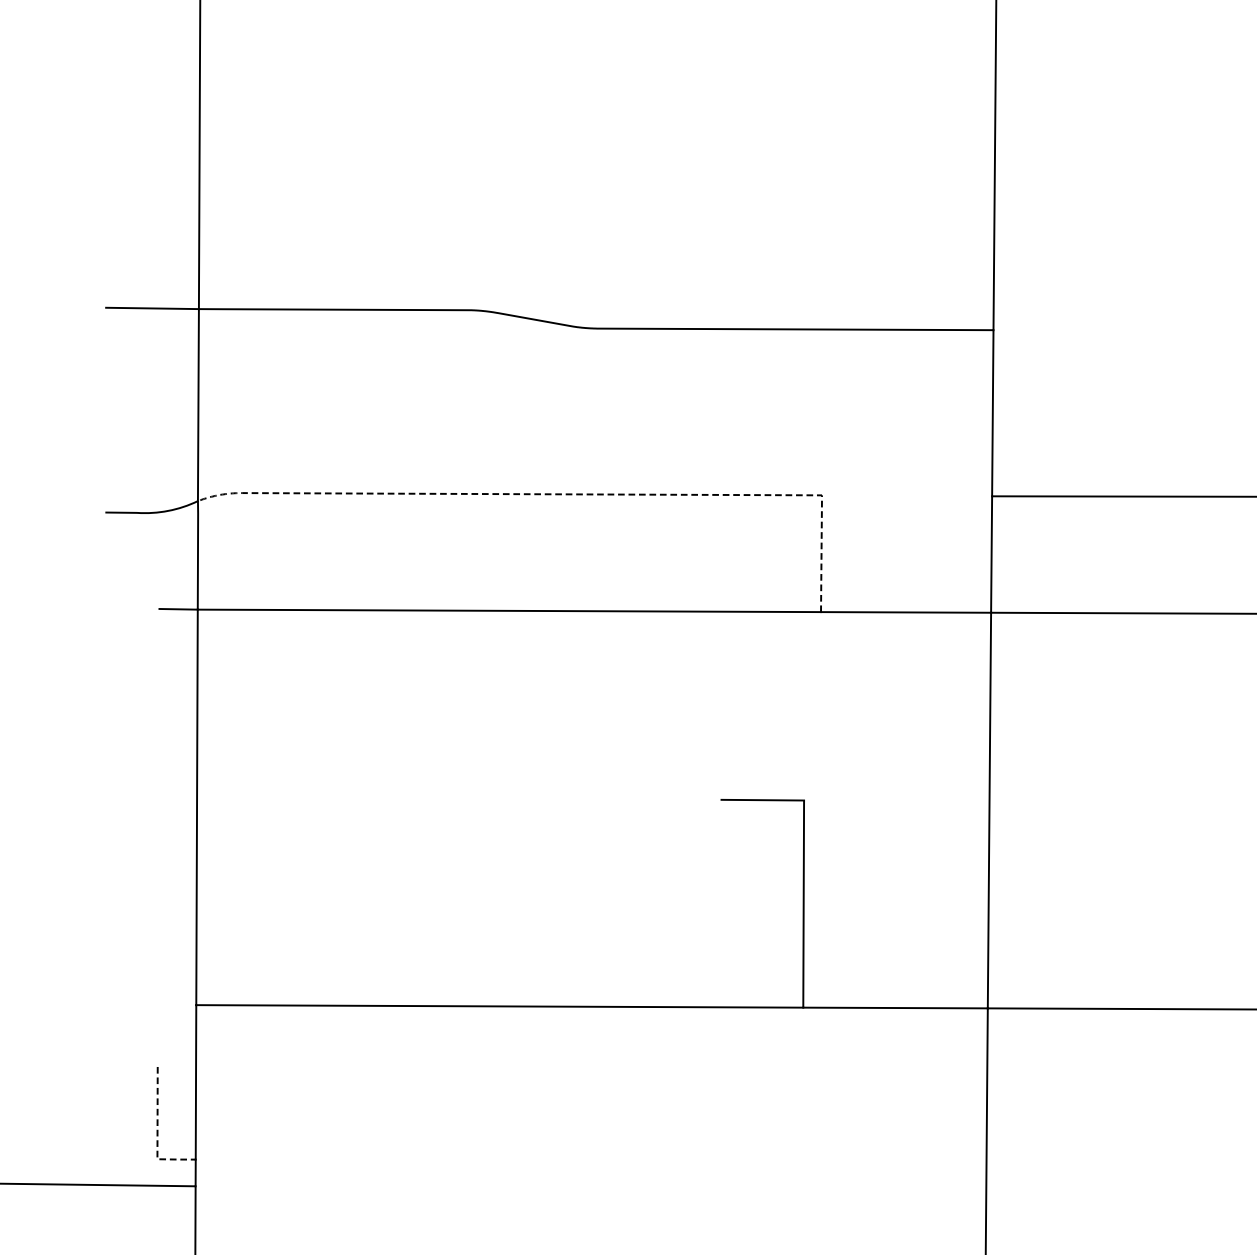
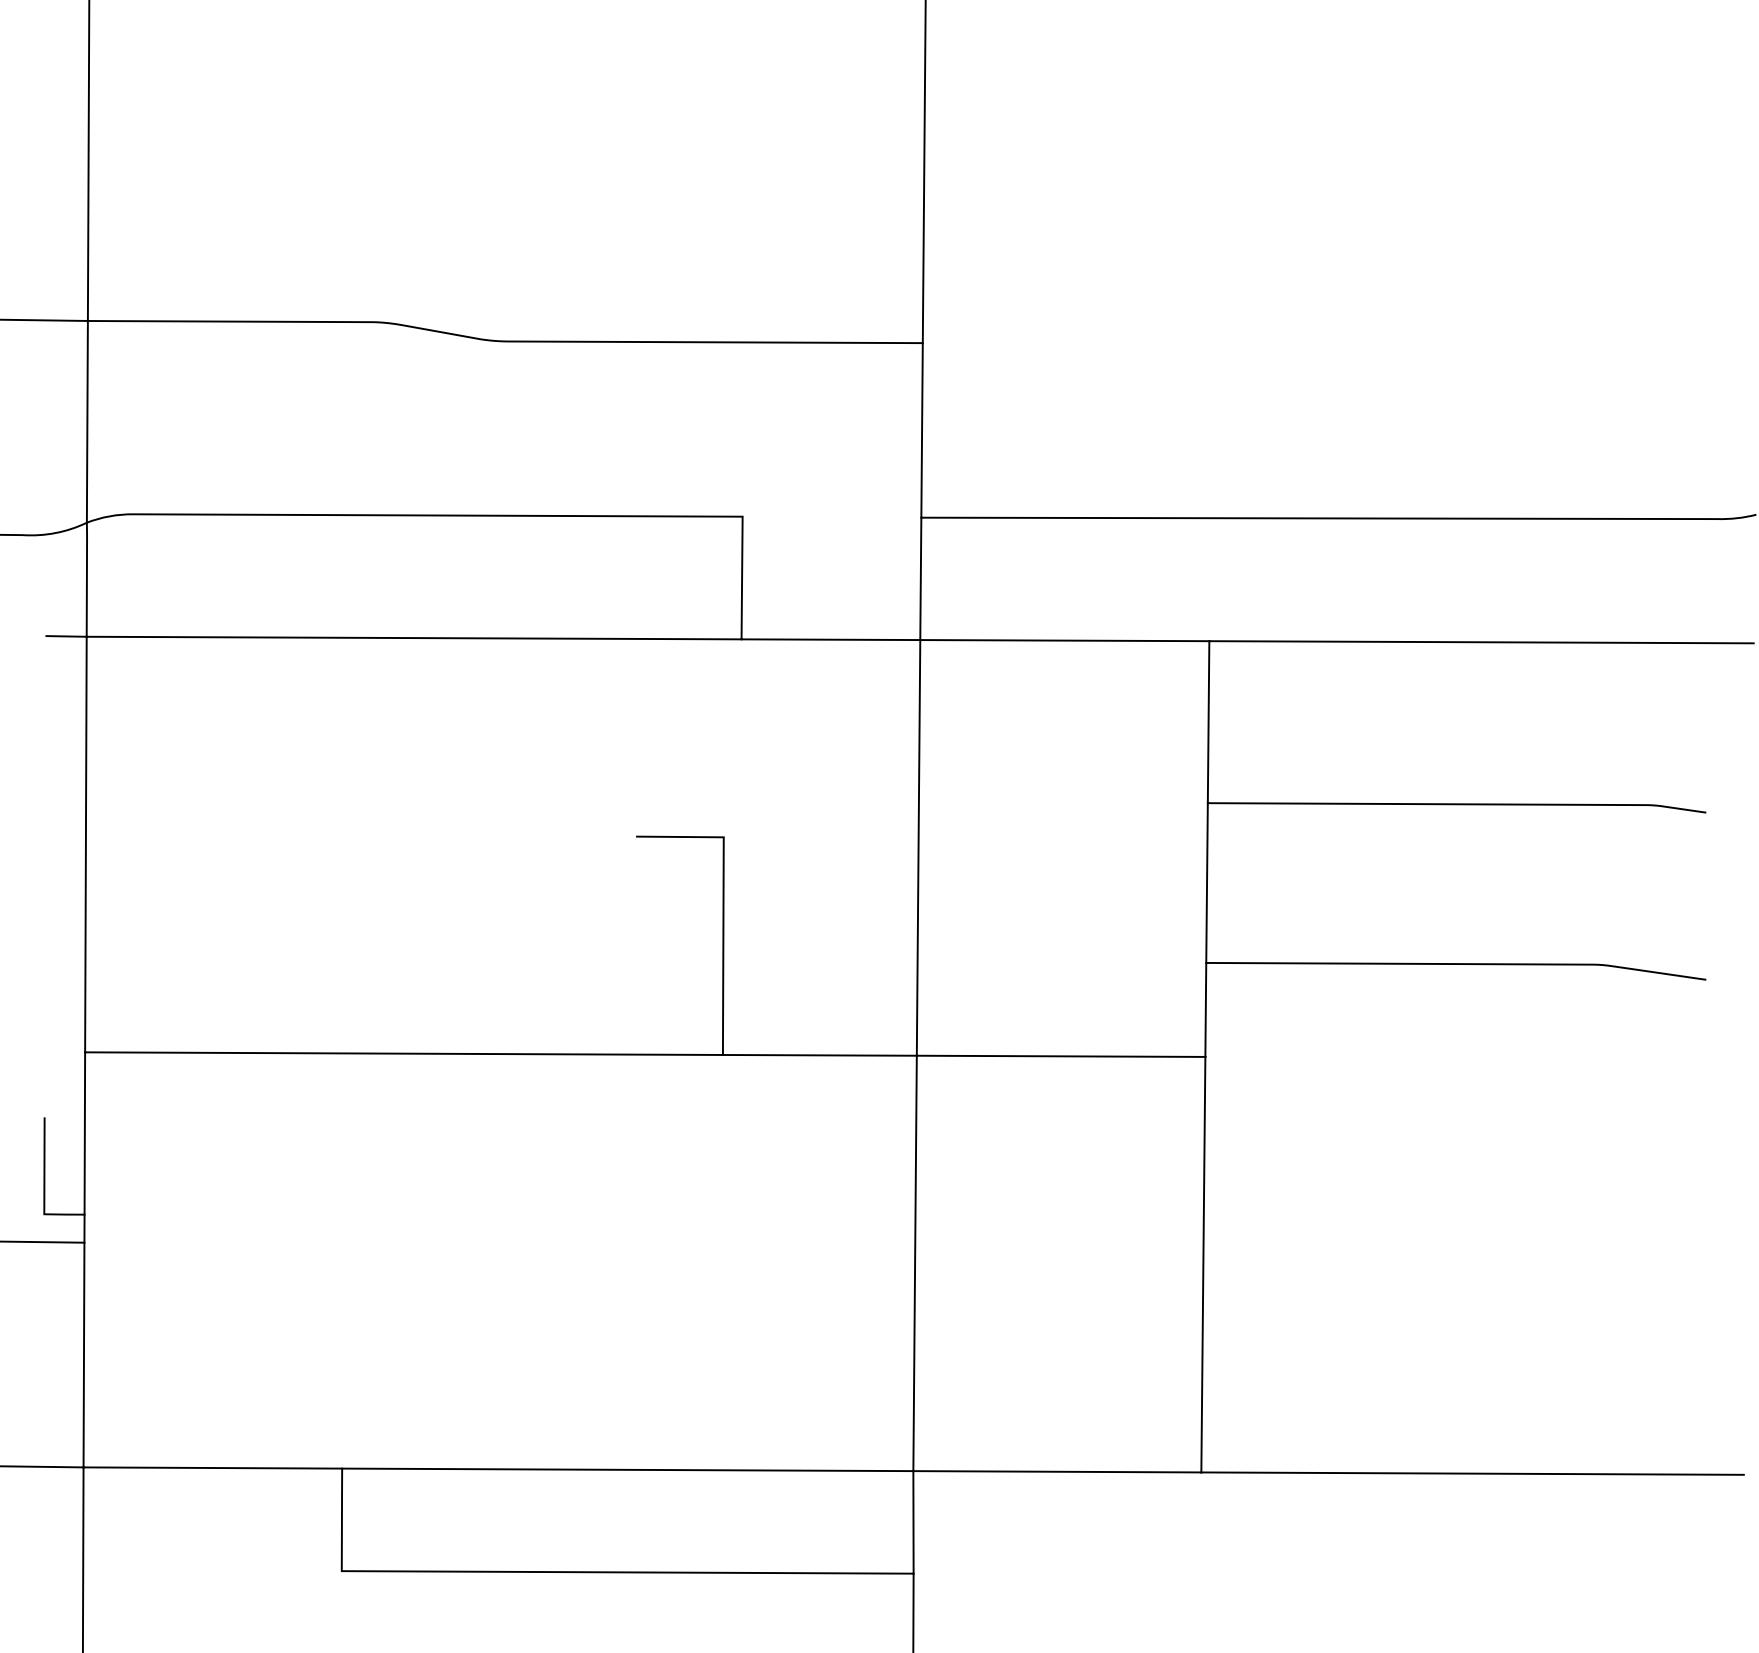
line: (563, 494) -> (471, 515), dashed -> solid
line: (157, 1133) -> (44, 1187), dashed -> solid

